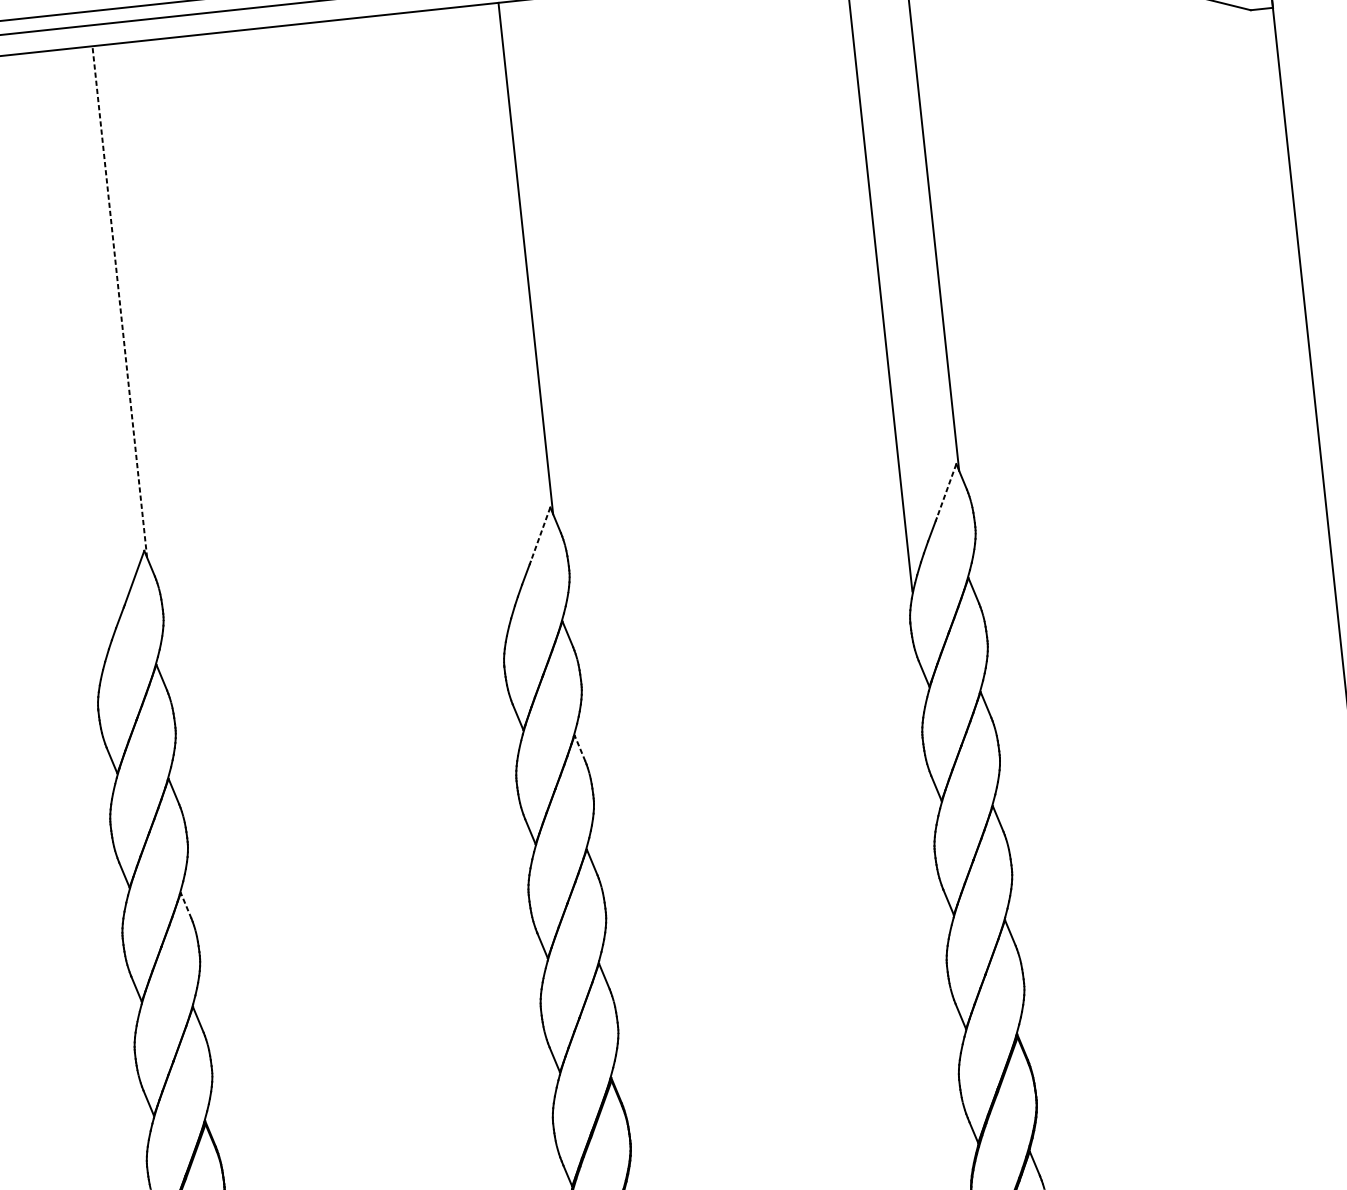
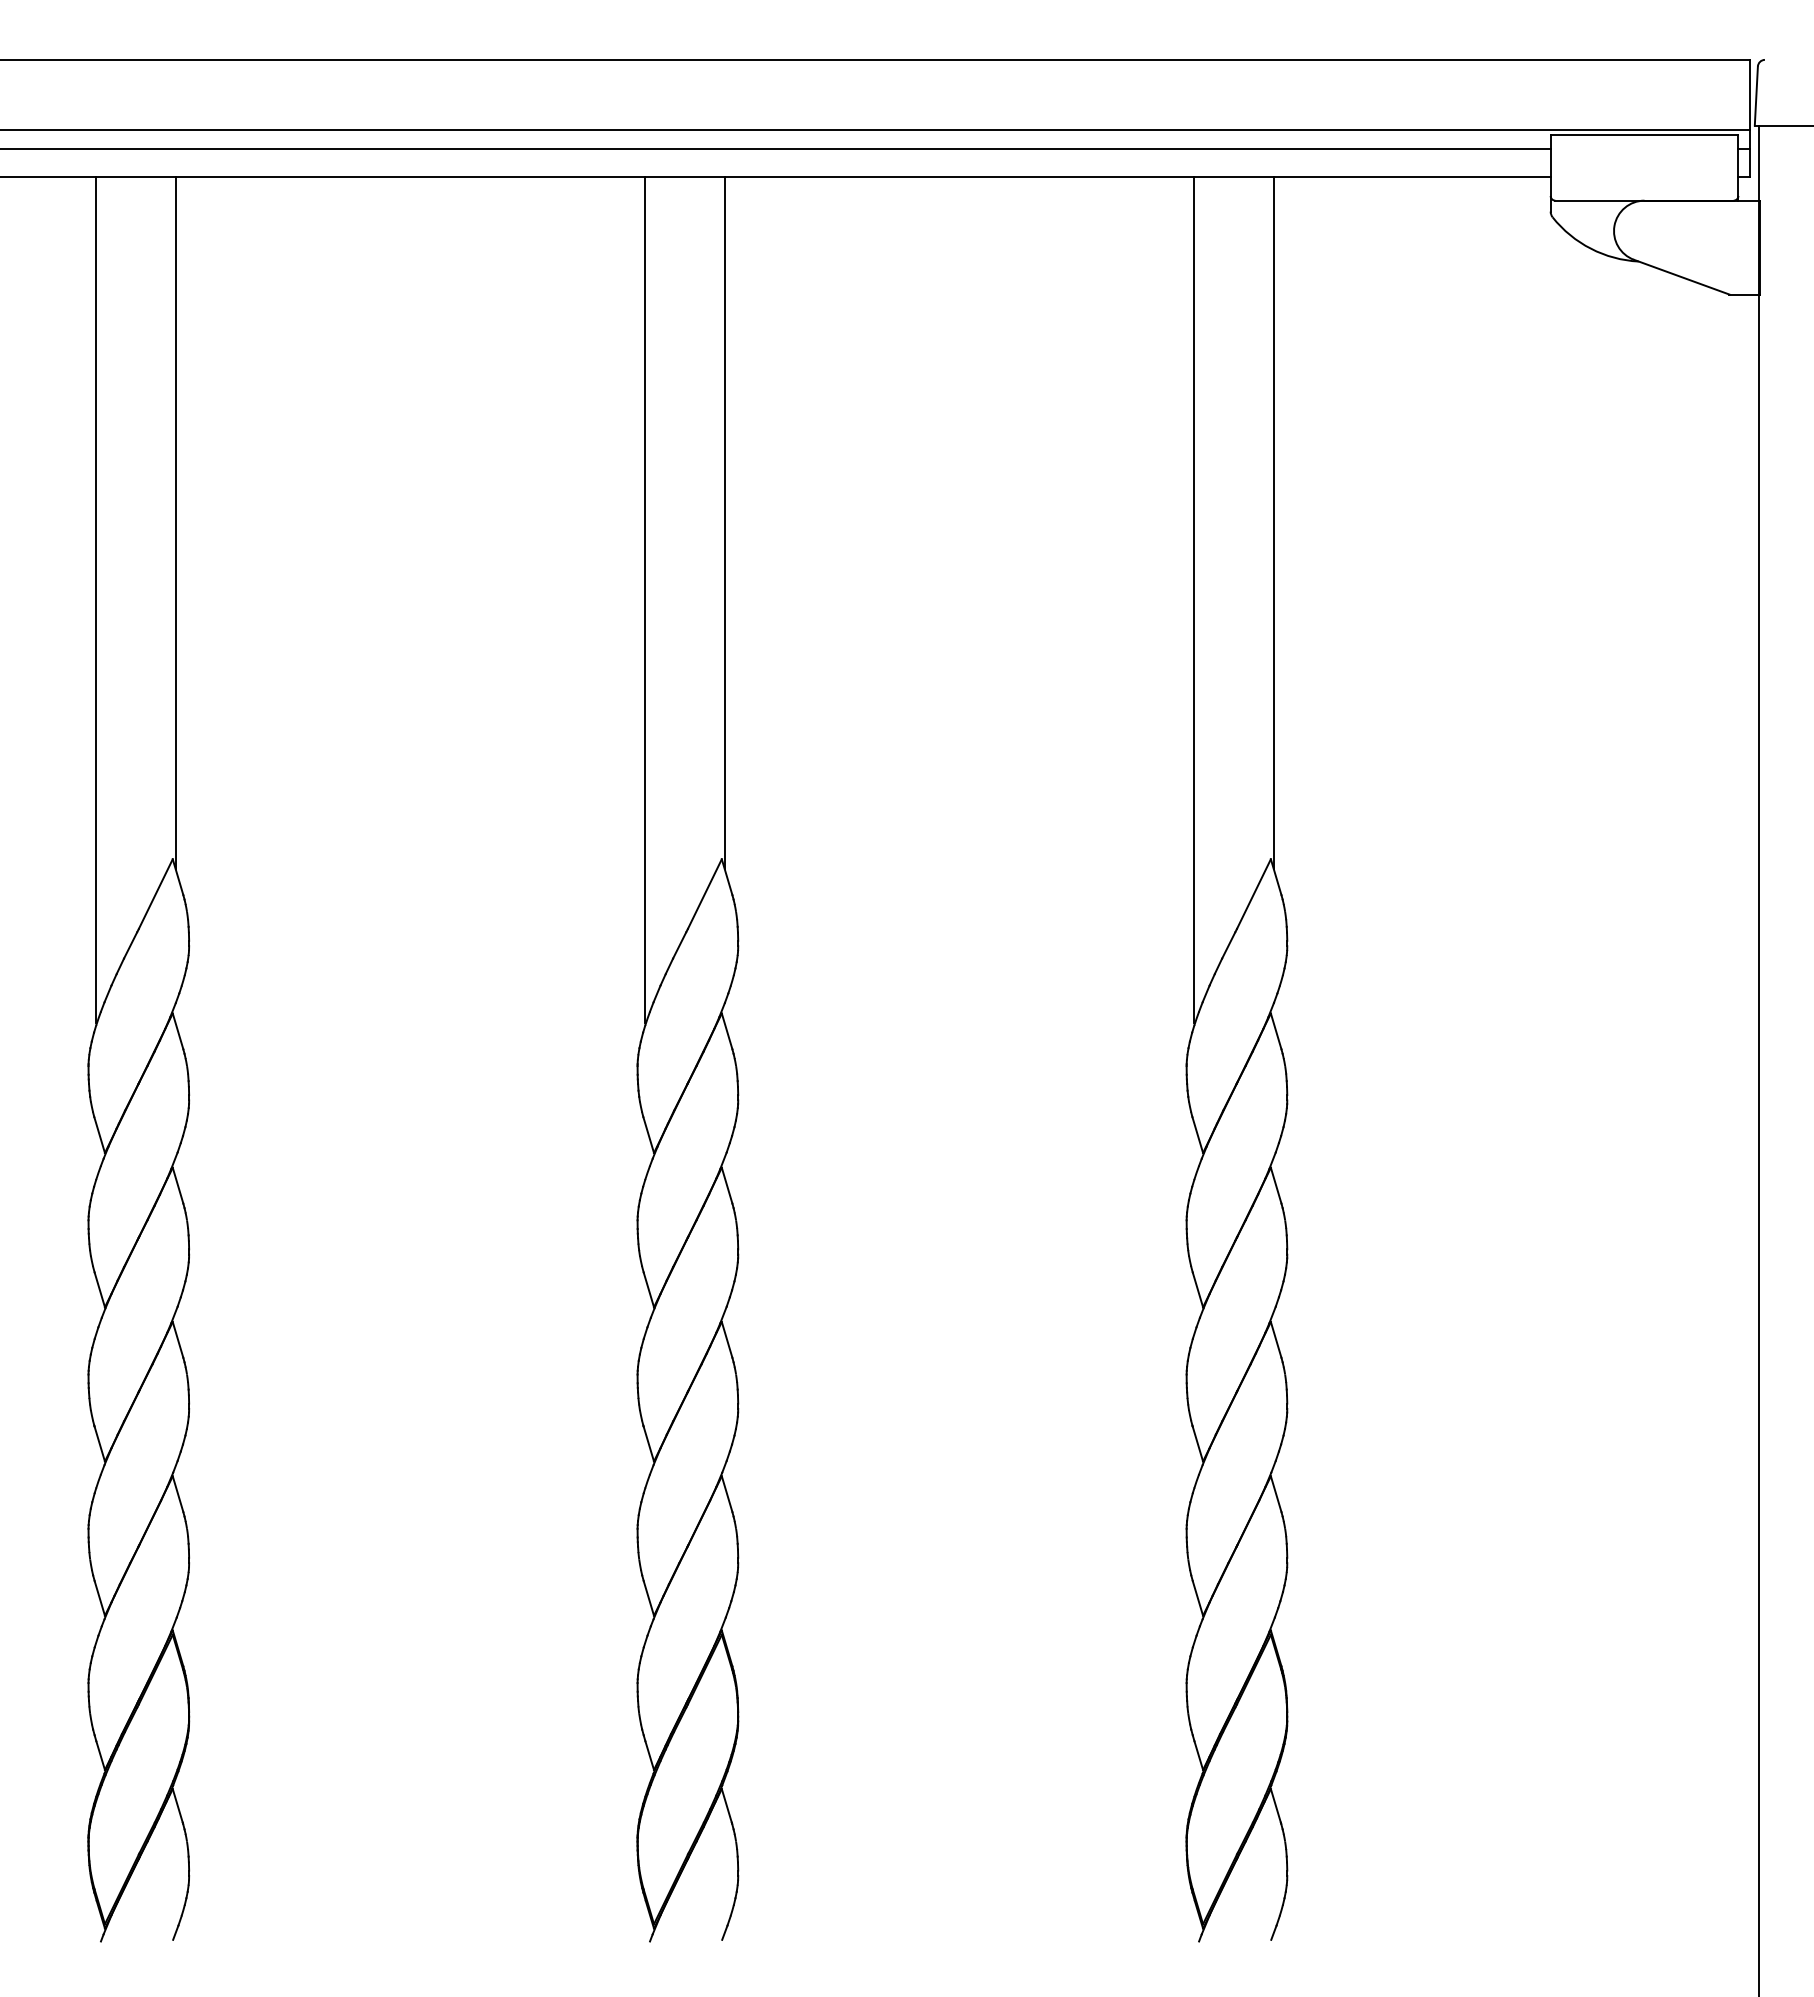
line: (119, 302) -> (175, 523), dashed -> solid
line: (472, 322) -> (644, 600), added
line: (66, 365) -> (95, 600), added
line: (946, 491) -> (1253, 894), dashed -> solid
line: (540, 534) -> (704, 894), dashed -> solid
line: (580, 748) -> (727, 1185), dashed -> solid
line: (186, 905) -> (178, 1339), dashed -> solid

